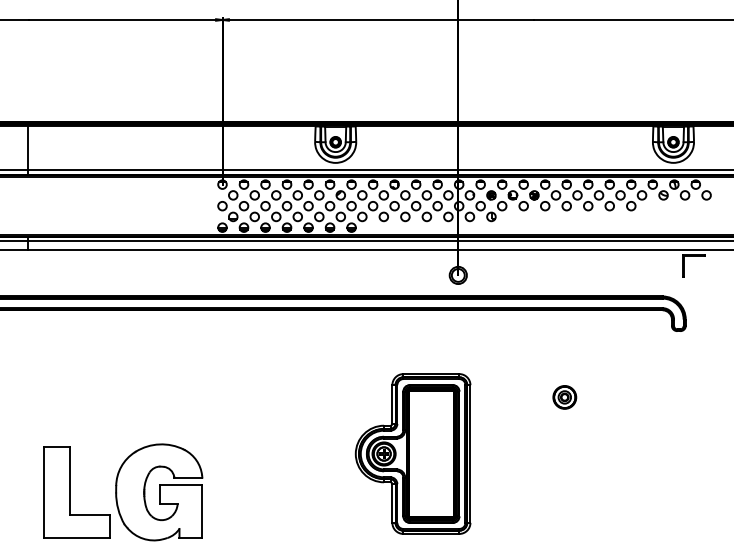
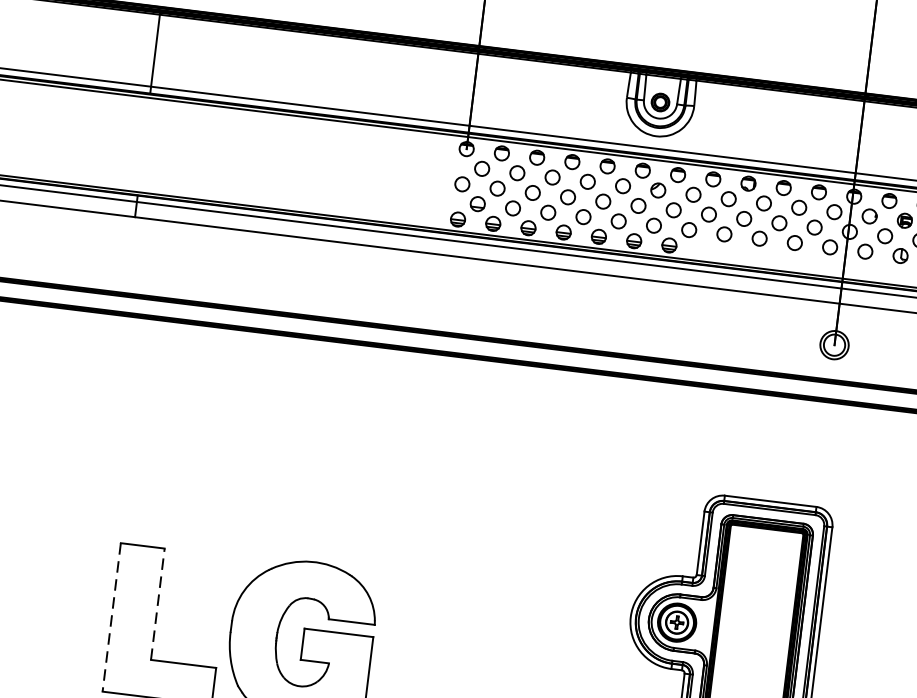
line: (70, 480) -> (158, 602), solid -> dashed
line: (43, 493) -> (111, 618), solid -> dashed

